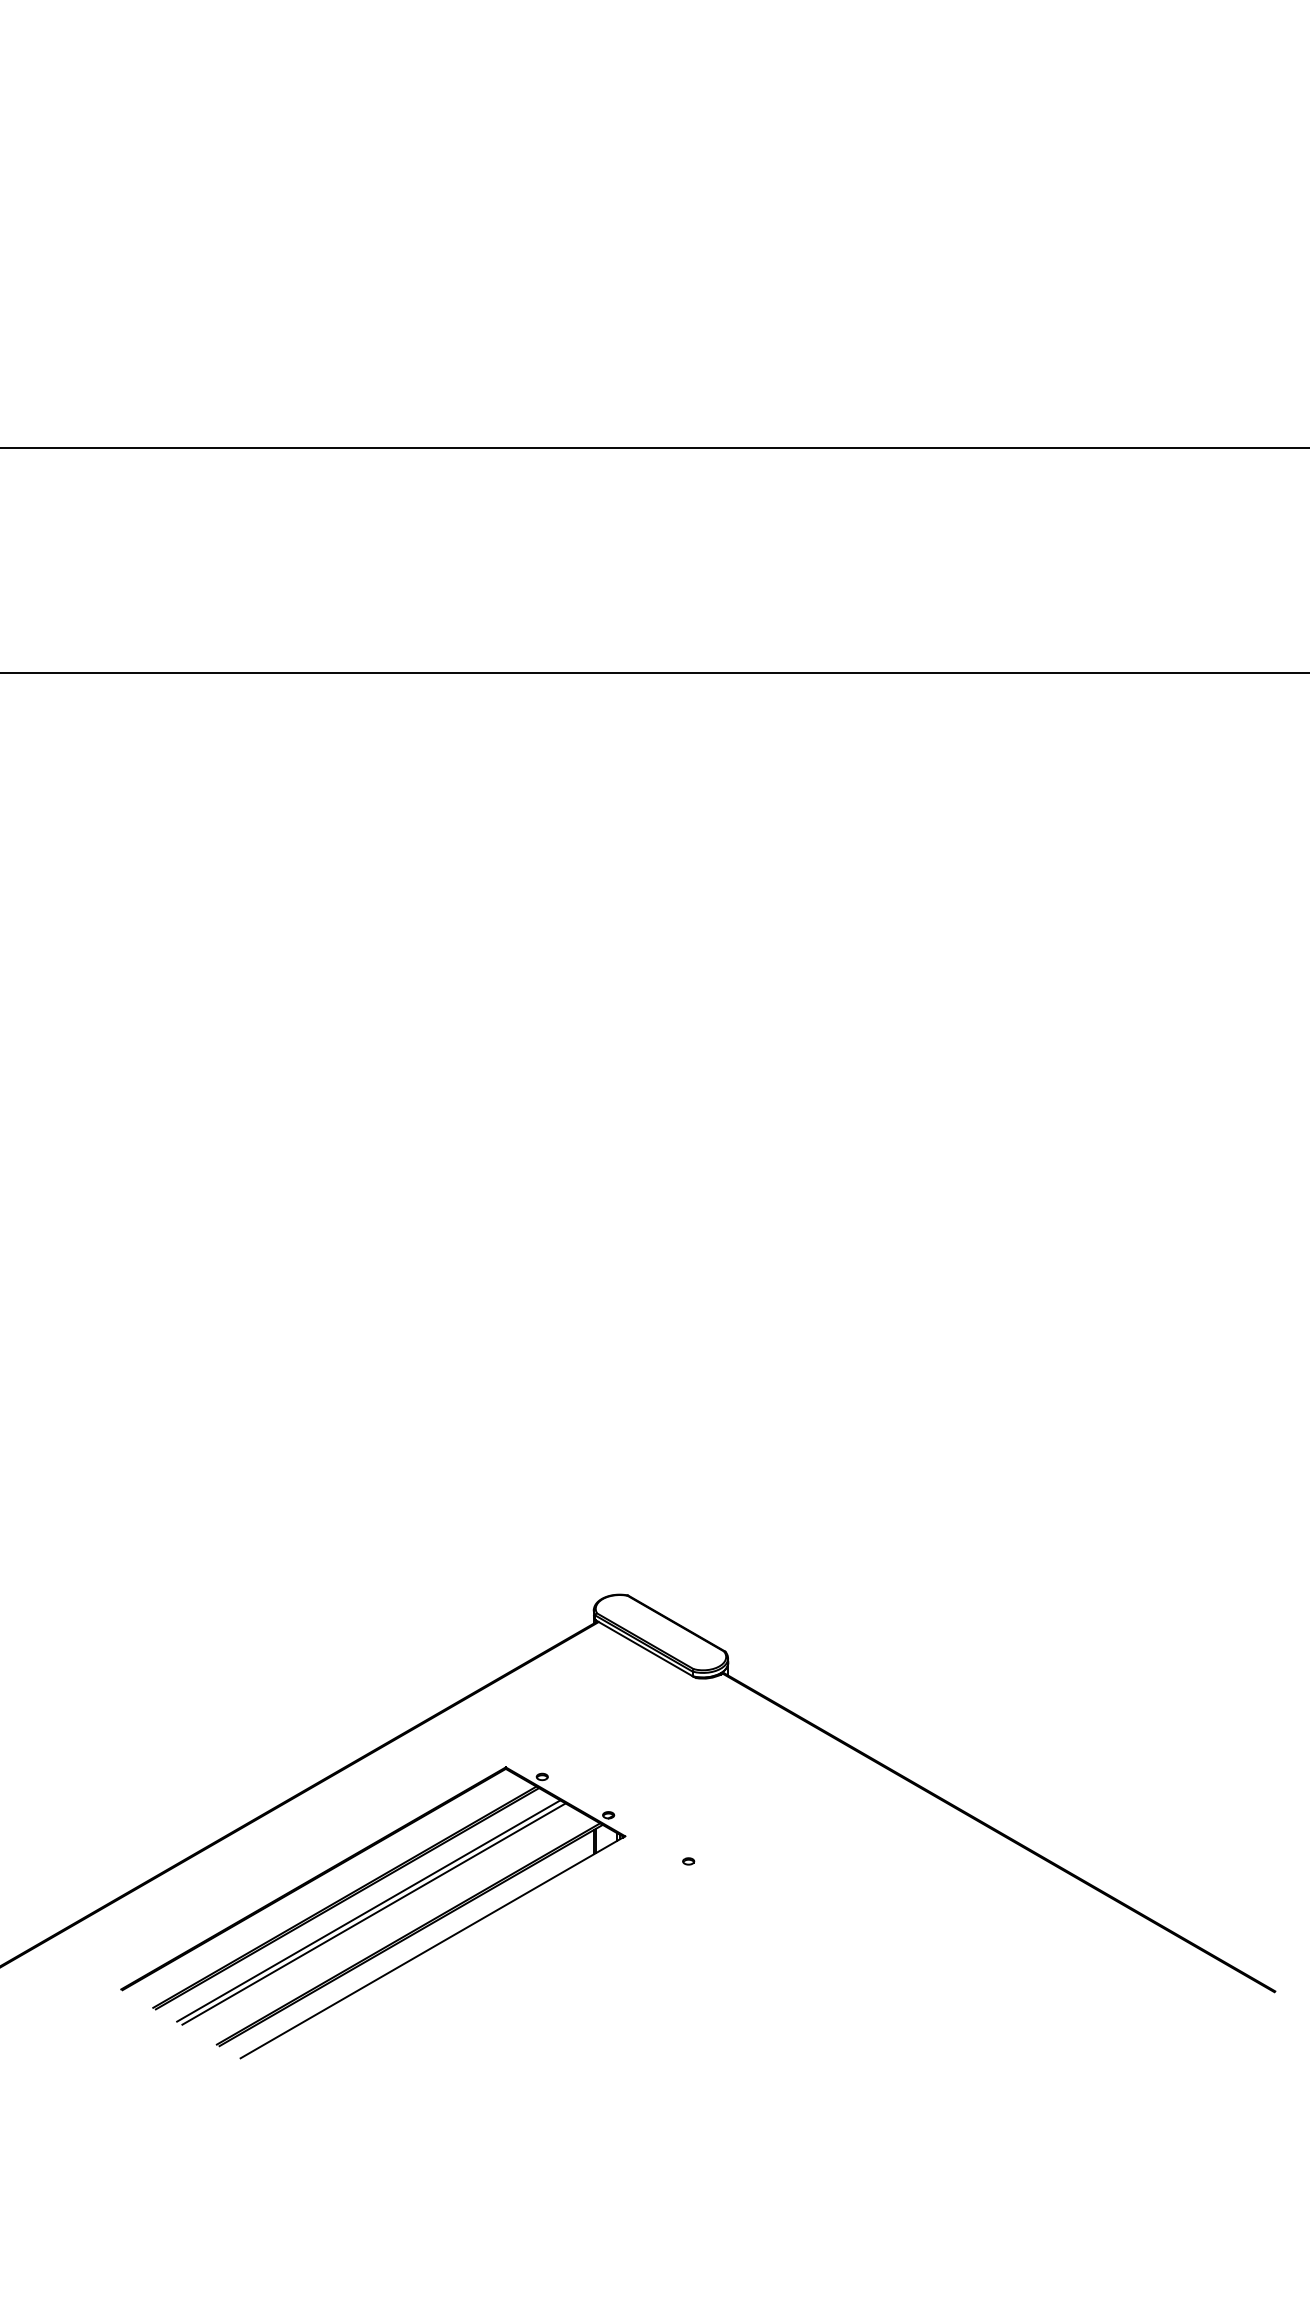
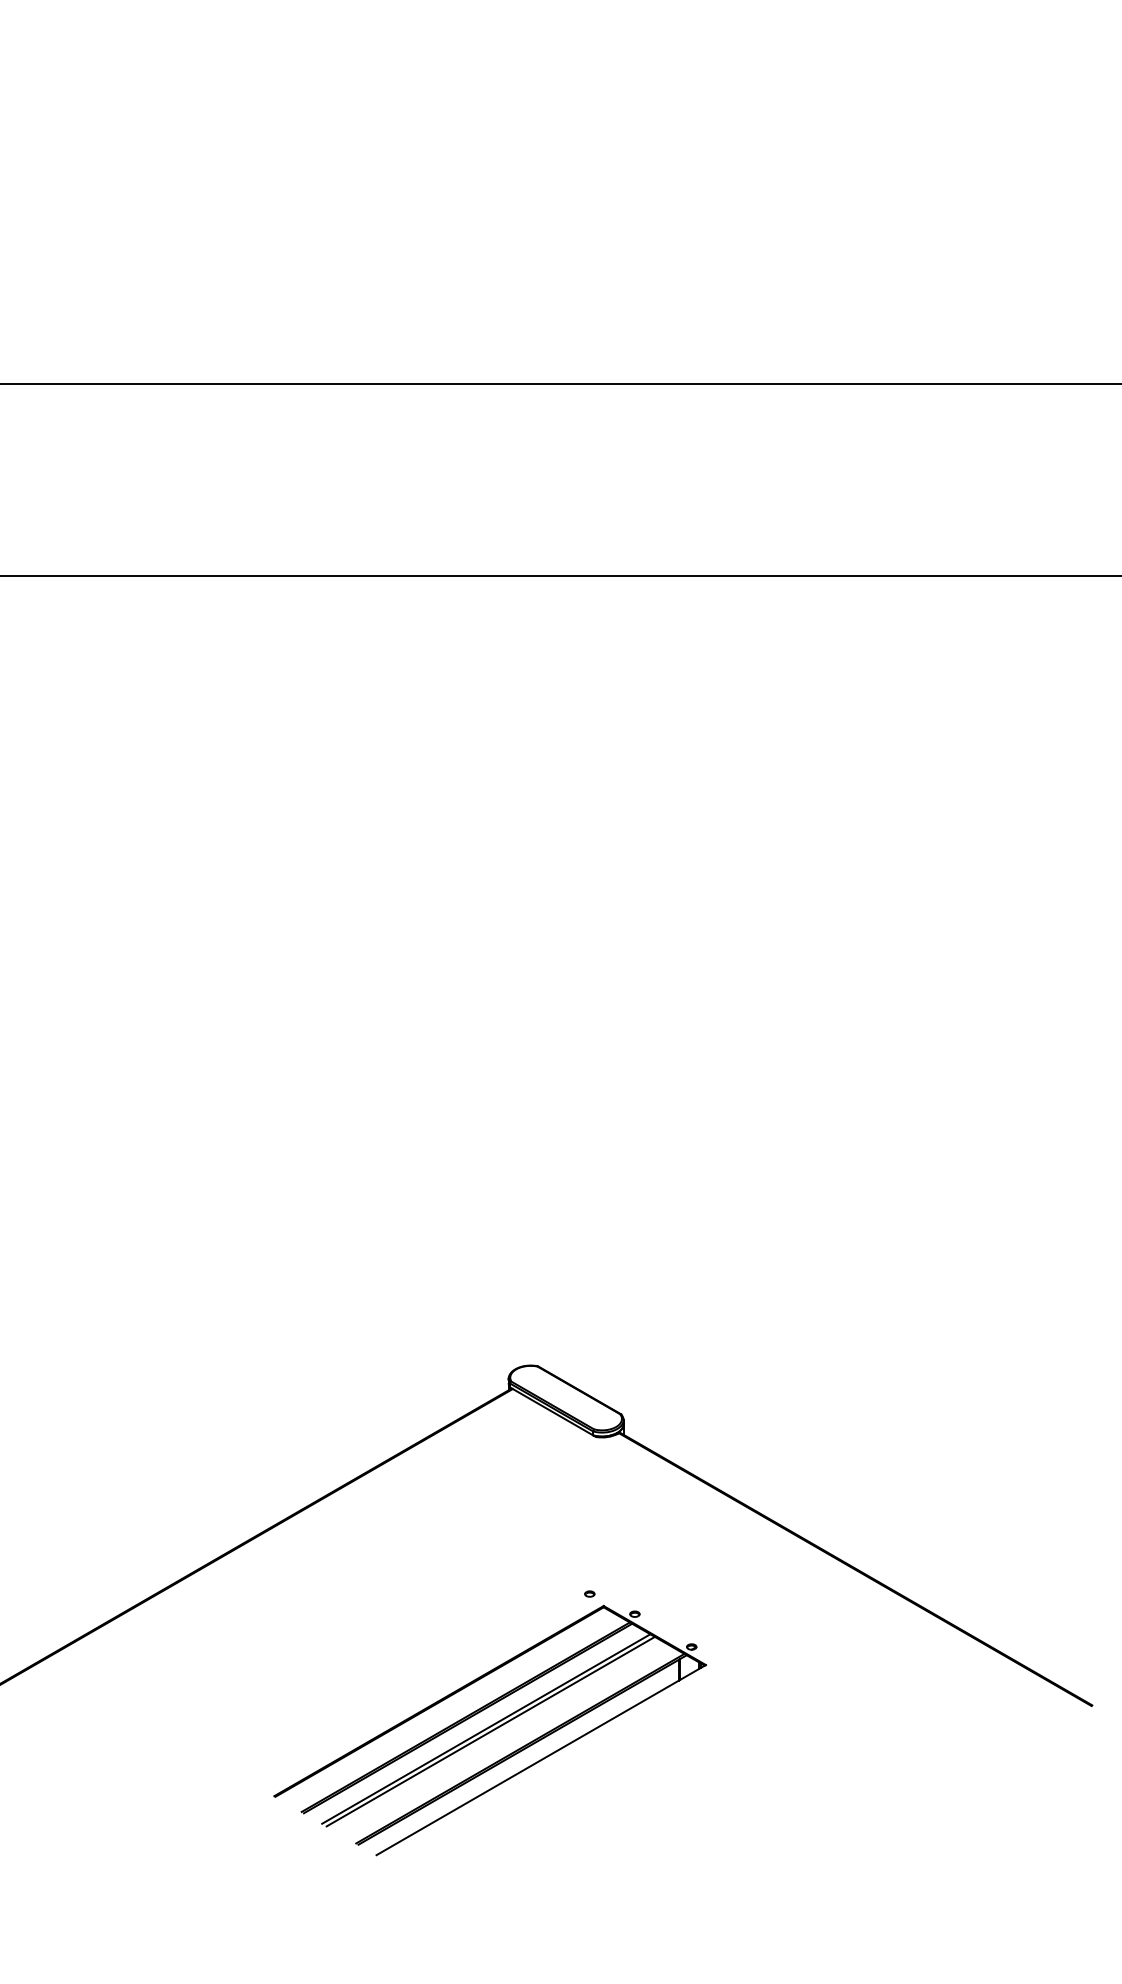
part: (373, 1912) -> (490, 1730), moved

